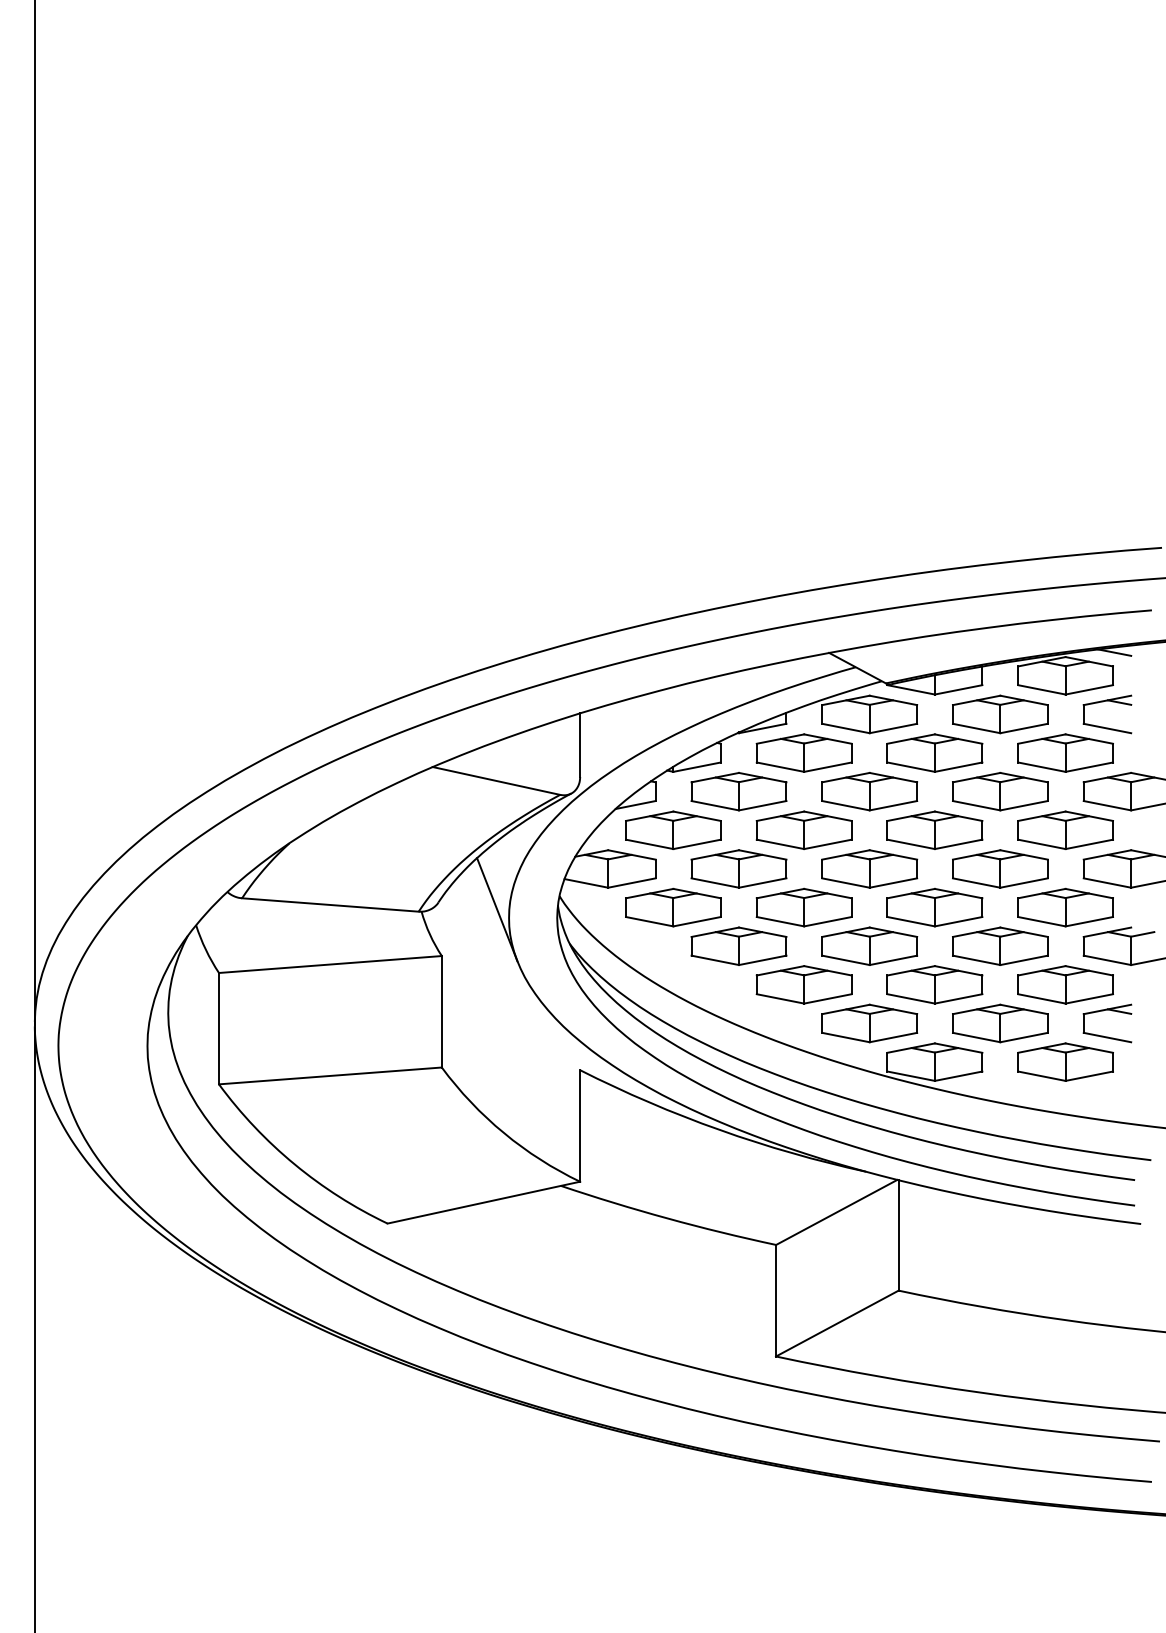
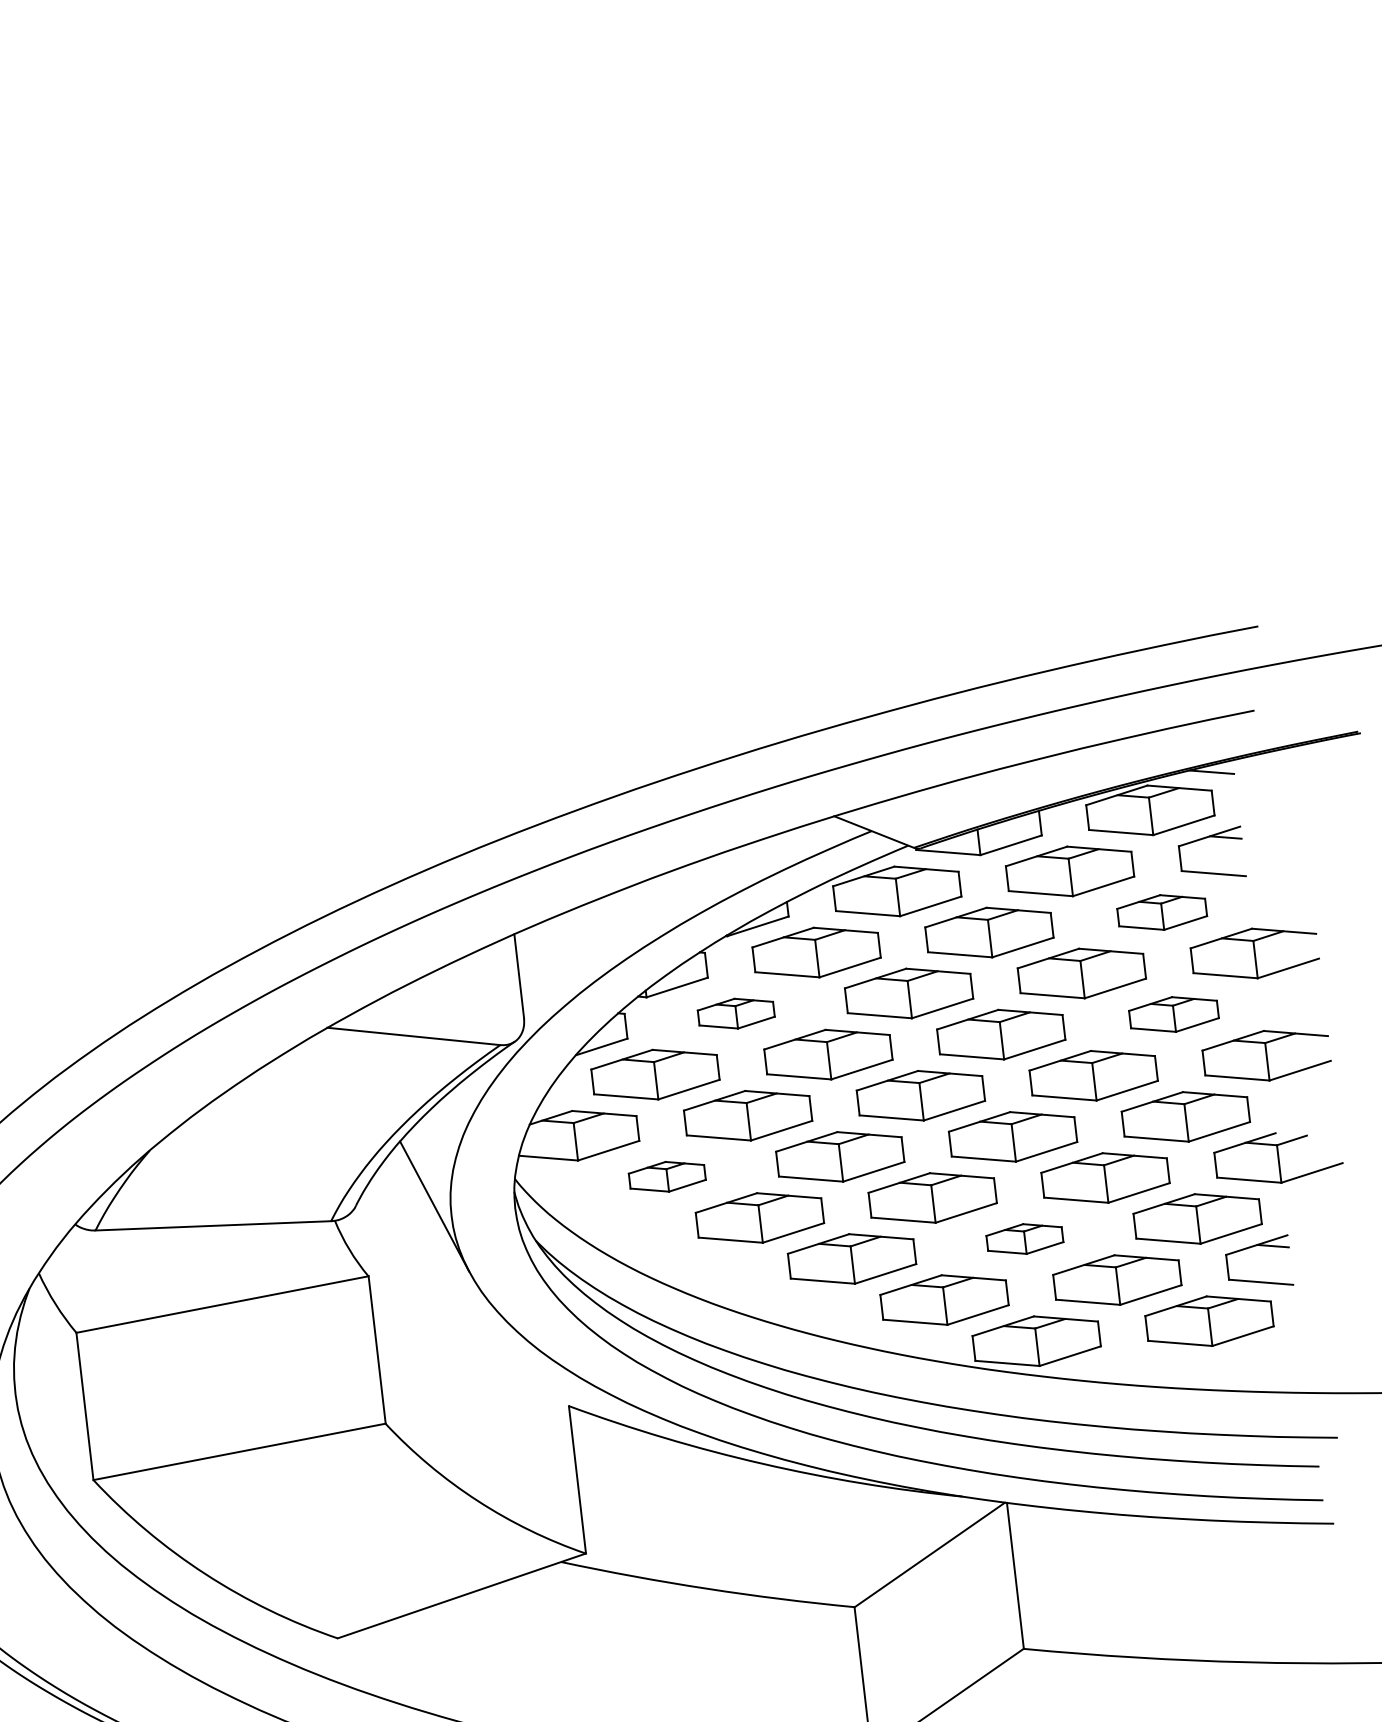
part: (1065, 752) -> (1162, 911), size x0.7
part: (738, 791) -> (735, 1013), size x0.6
part: (1065, 829) -> (1173, 1013), size x0.7
part: (673, 907) -> (667, 1176), size x0.6
part: (934, 984) -> (1024, 1238), size x0.6

